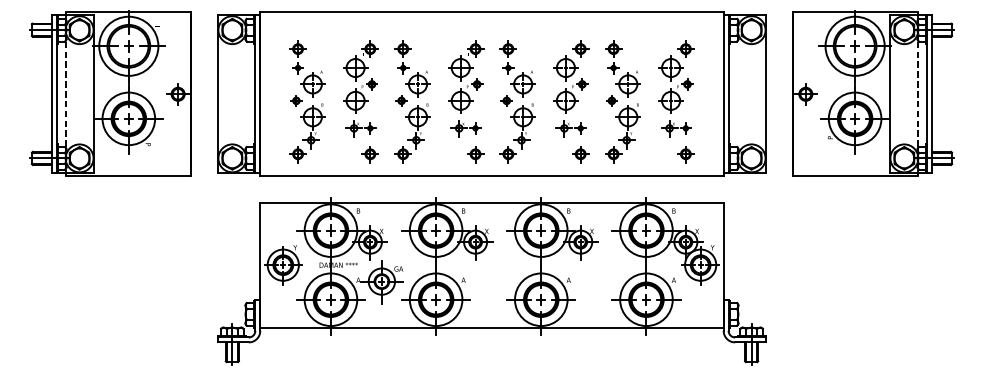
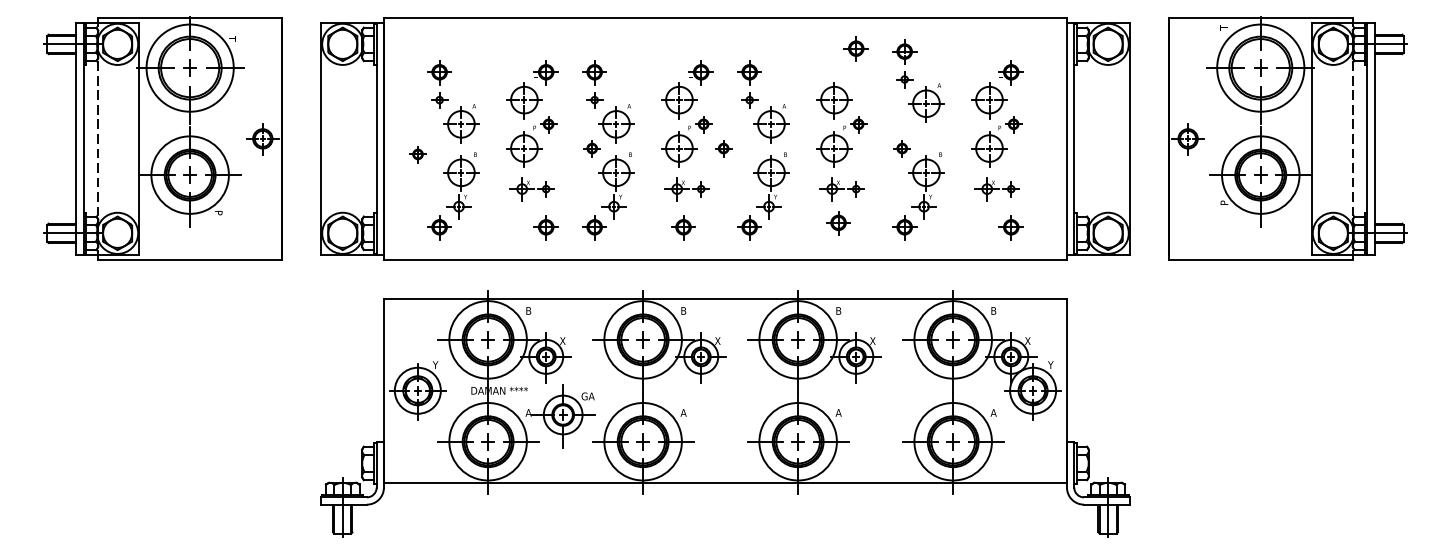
part: (580, 48) -> (855, 47), moved
part: (622, 68) -> (917, 80), moved
part: (296, 100) -> (418, 153), moved
part: (506, 100) -> (723, 148), moved
part: (475, 154) -> (683, 227), moved
part: (580, 154) -> (838, 223), moved

